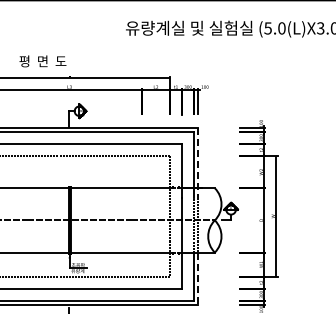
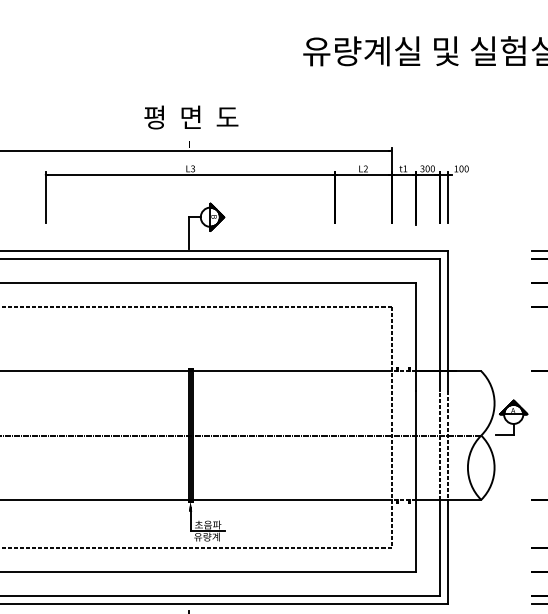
text: (42, 61) -> (190, 117), moved
line: (198, 163) -> (448, 321), dashed -> solid
line: (198, 279) -> (448, 553), dashed -> solid

